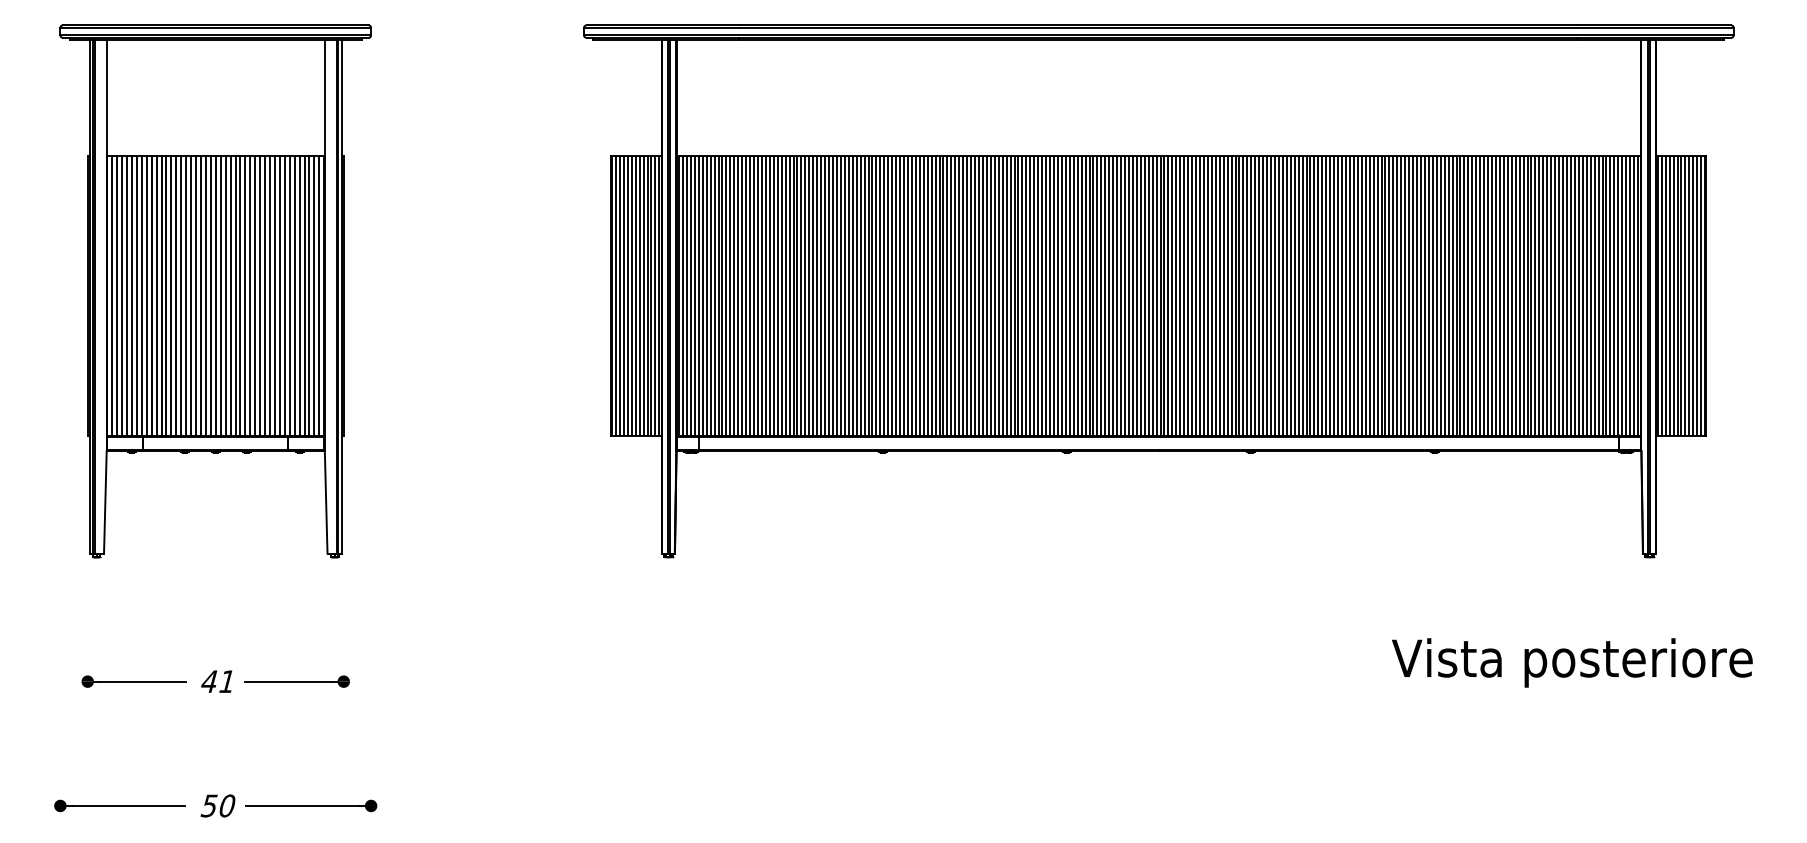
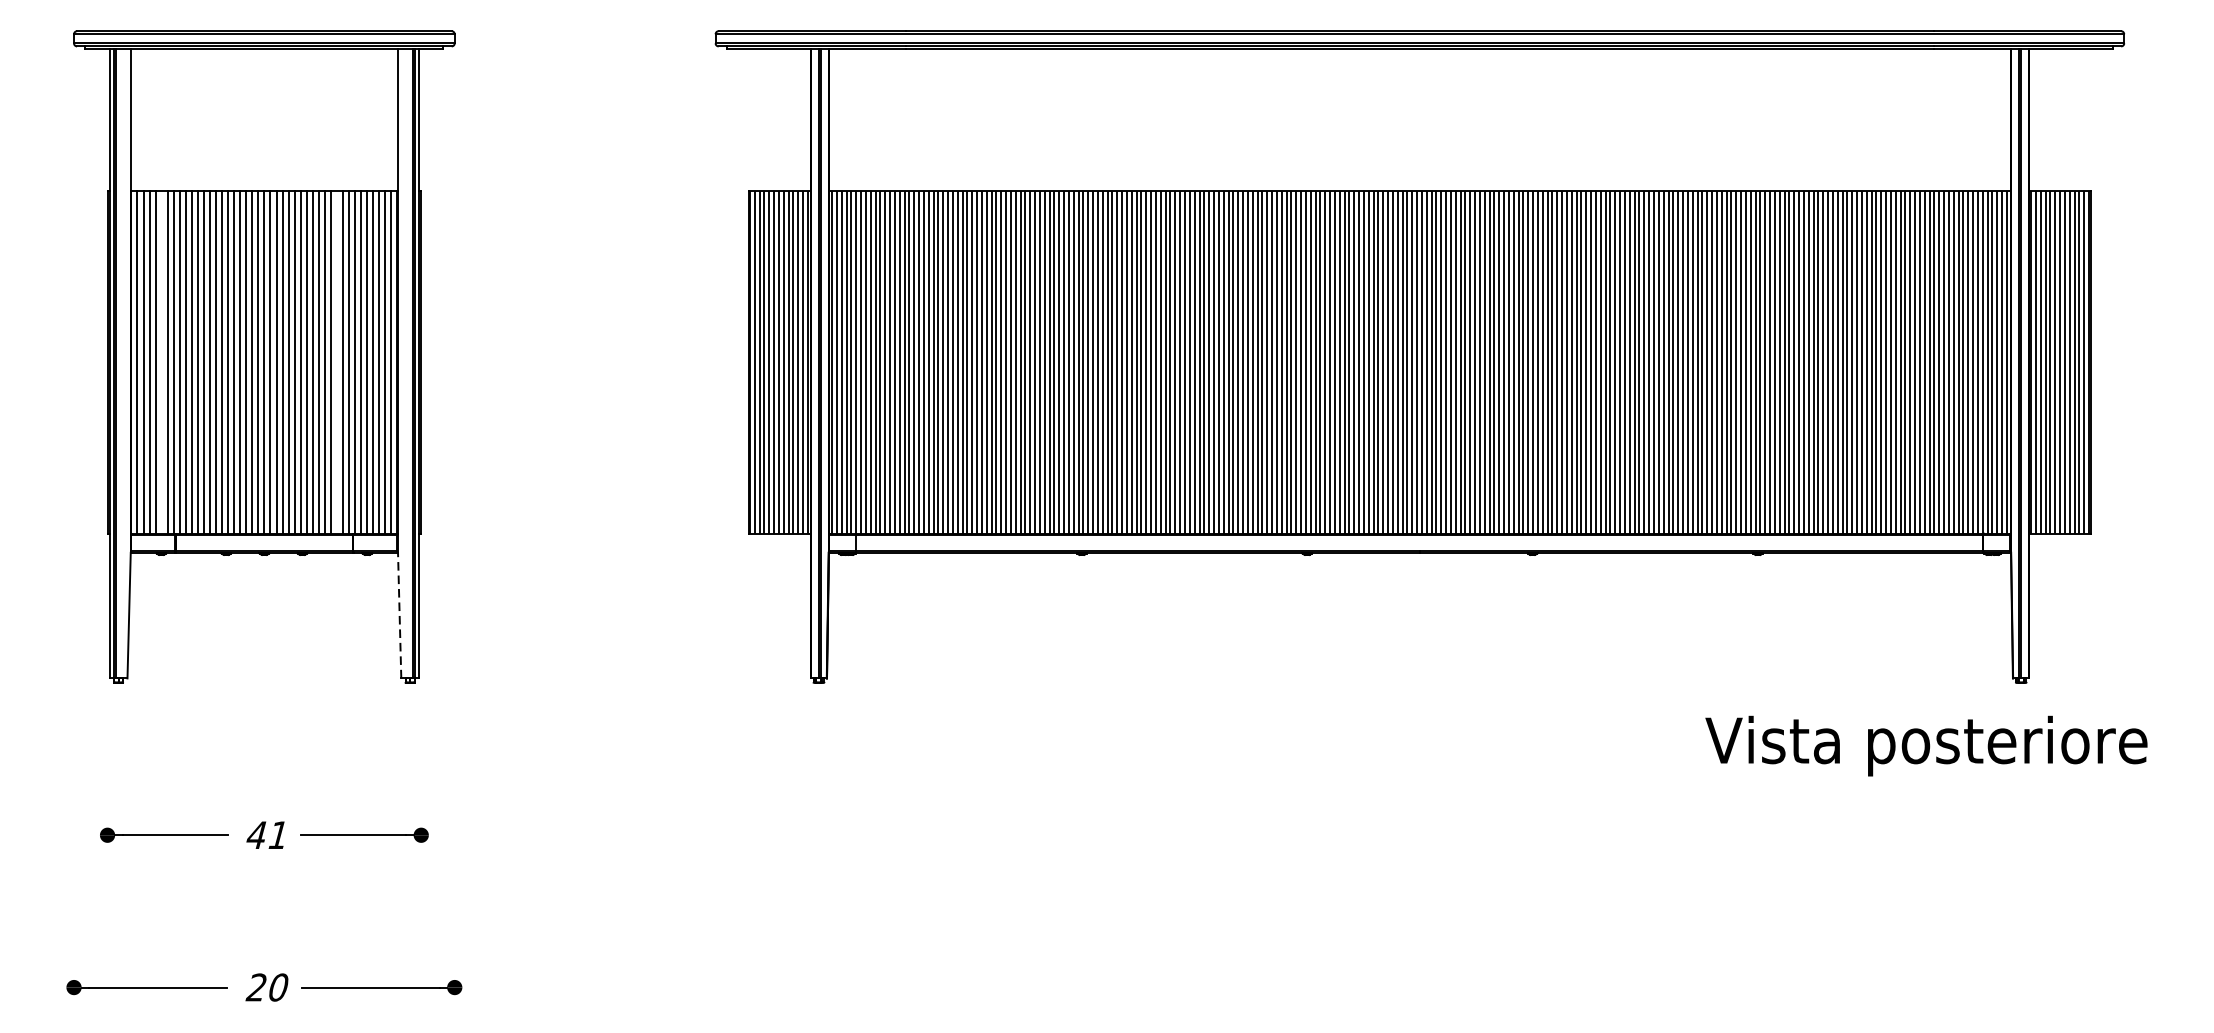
line: (131, 295) -> (161, 362), removed
line: (275, 295) -> (337, 362), removed
line: (326, 501) -> (400, 614), solid -> dashed
text: (1572, 662) -> (1926, 745), moved
text: (208, 805) -> (255, 986), 50 -> 20

